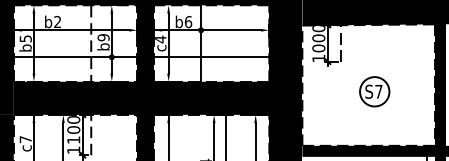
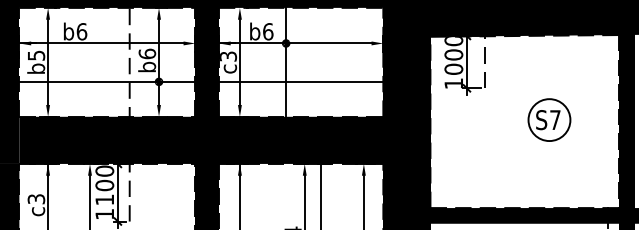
text: (57, 21) -> (81, 31), b2 -> b6
text: (103, 37) -> (147, 53), b9 -> b6
text: (160, 39) -> (228, 56), c4 -> c3
part: (374, 91) -> (549, 119), moved
text: (25, 139) -> (36, 199), c7 -> c3

